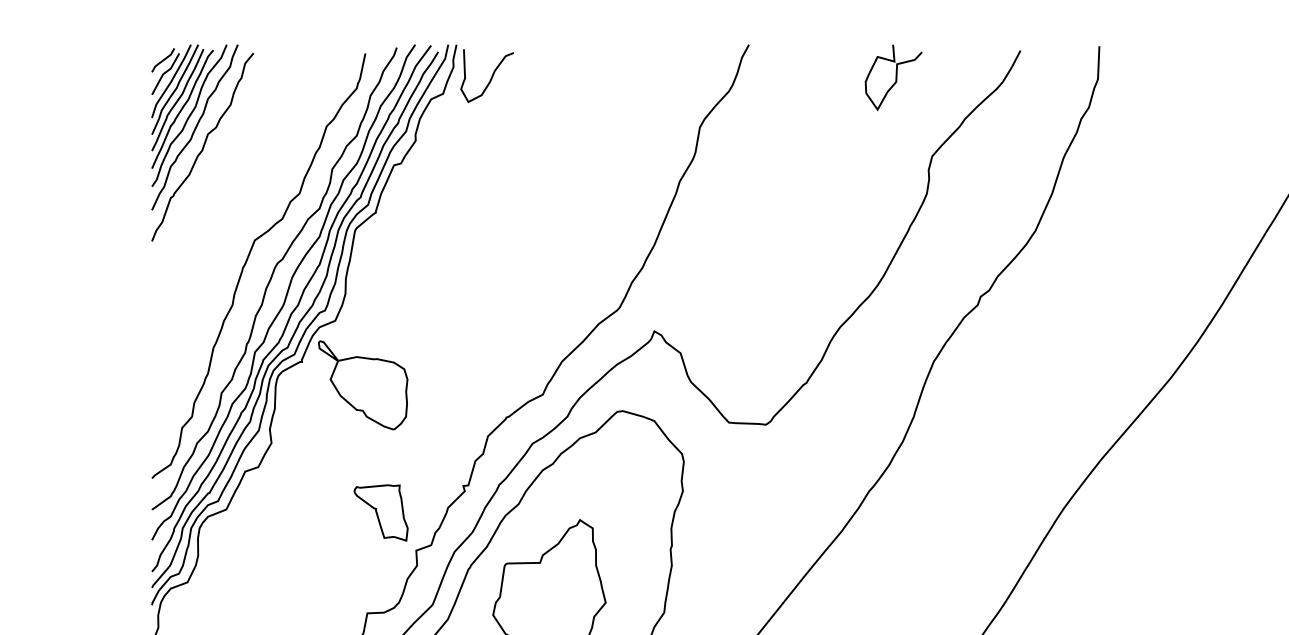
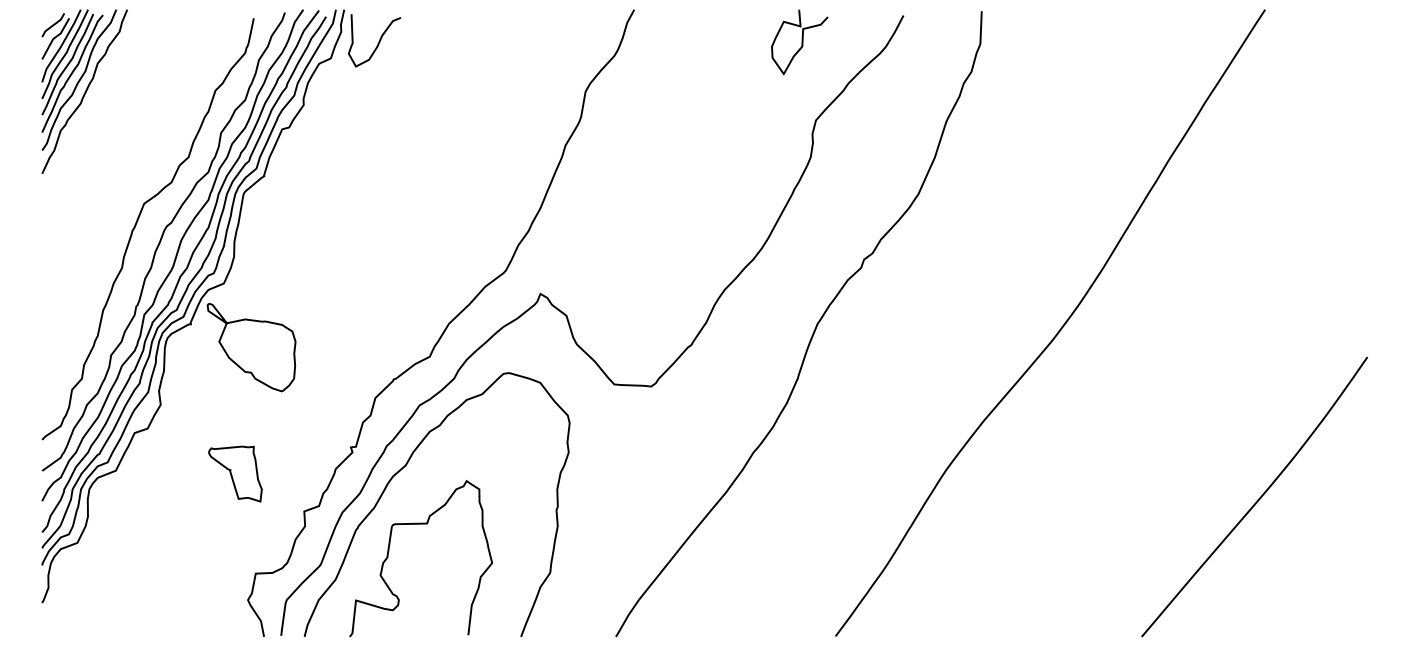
curve: (895, 77) -> (801, 42), moved
curve: (202, 146) -> (92, 110), removed
part: (381, 512) -> (235, 473), moved

